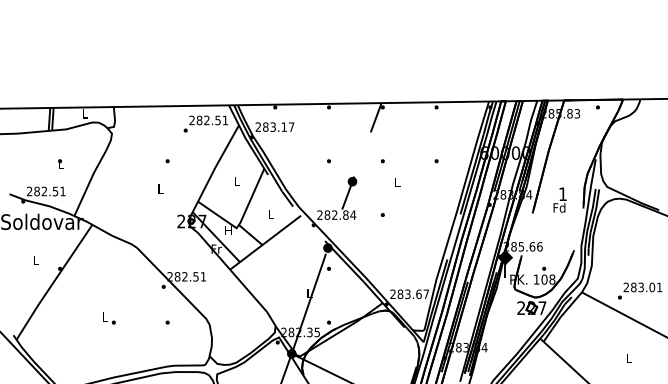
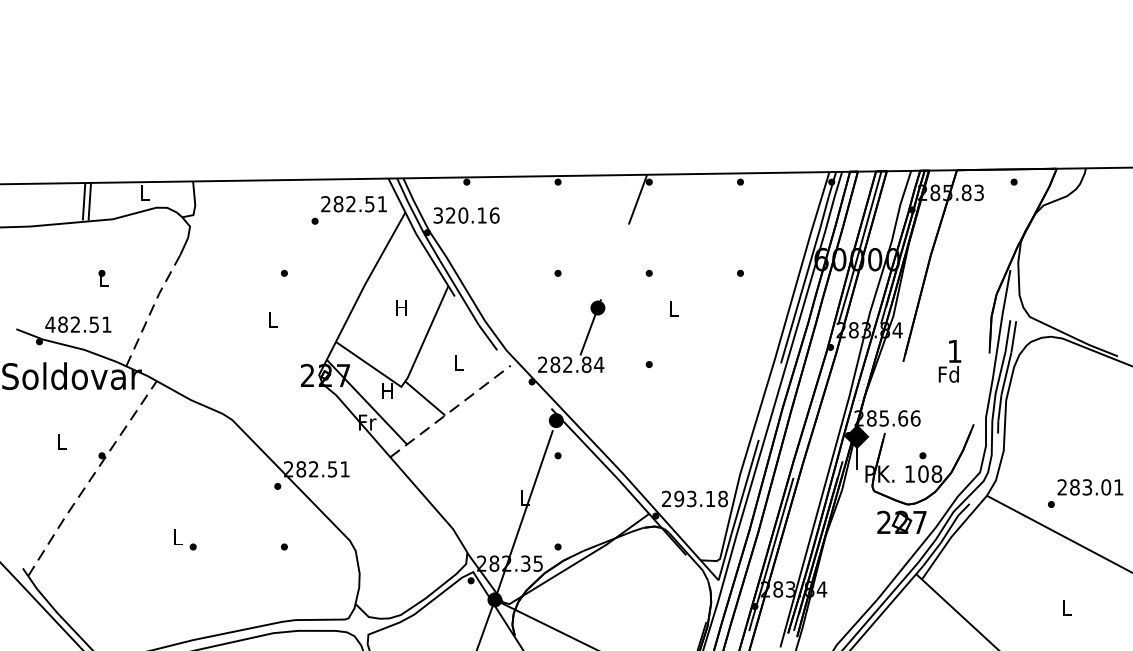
text: (274, 126) -> (465, 214), 283.17 -> 320.16
text: (236, 181) -> (401, 307), L -> H
line: (89, 182) -> (151, 309), solid -> dashed
text: (29, 191) -> (50, 324), 282.51 -> 482.51
text: (559, 199) -> (948, 360), moved
line: (265, 242) -> (450, 411), solid -> dashed
line: (53, 282) -> (90, 478), solid -> dashed
text: (413, 294) -> (701, 499), 283.67 -> 293.18

